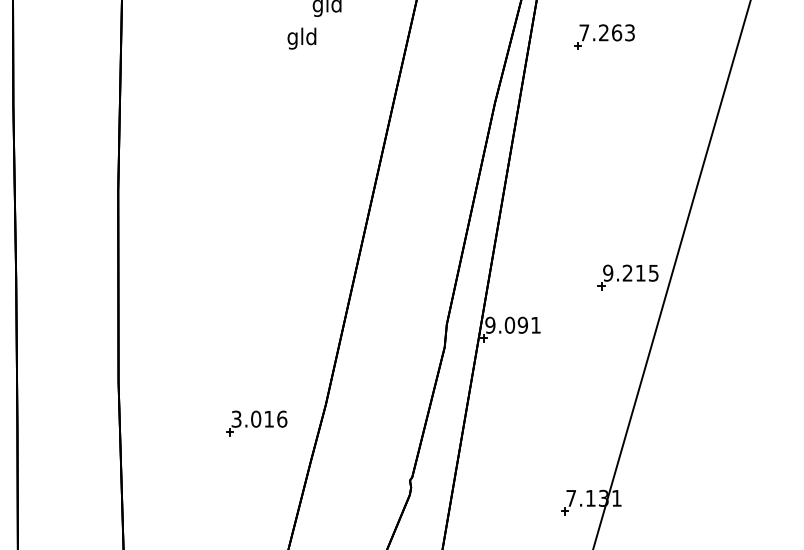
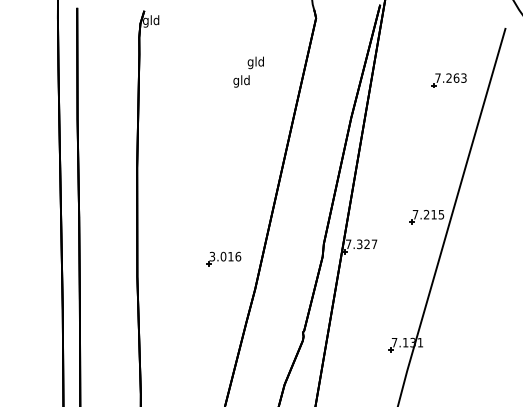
part: (602, 36) -> (448, 80), moved
text: (608, 272) -> (415, 214), 9.215 -> 7.215
text: (513, 325) -> (361, 244), 9.091 -> 7.327
part: (256, 422) -> (223, 258), moved

